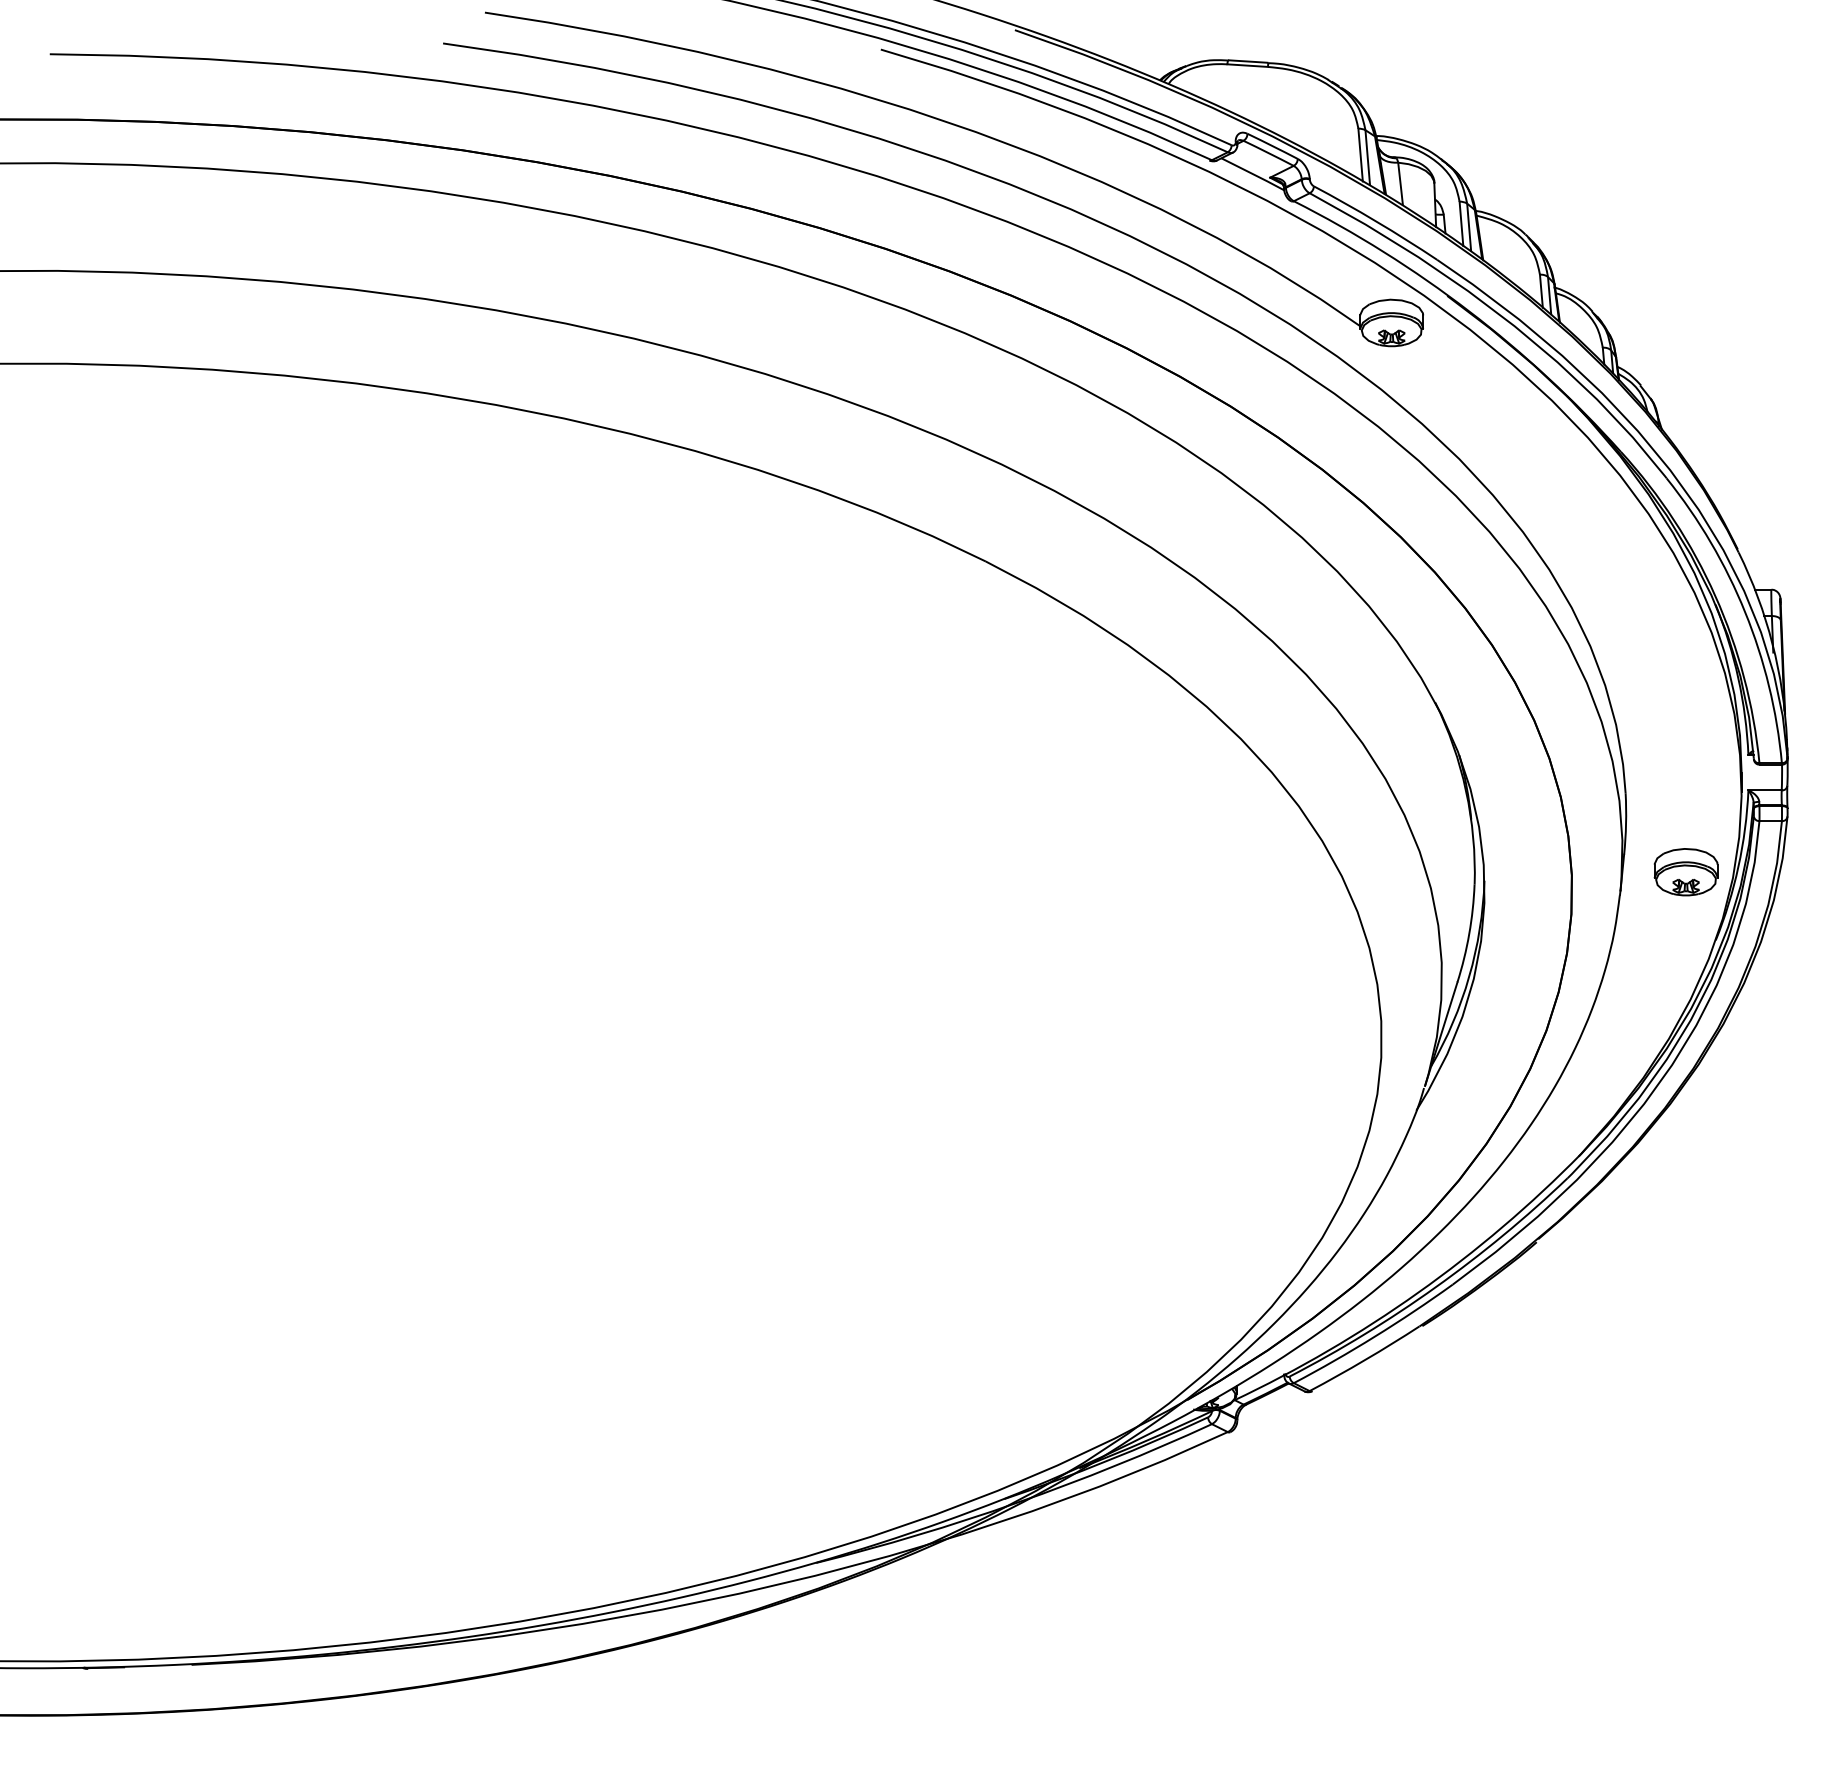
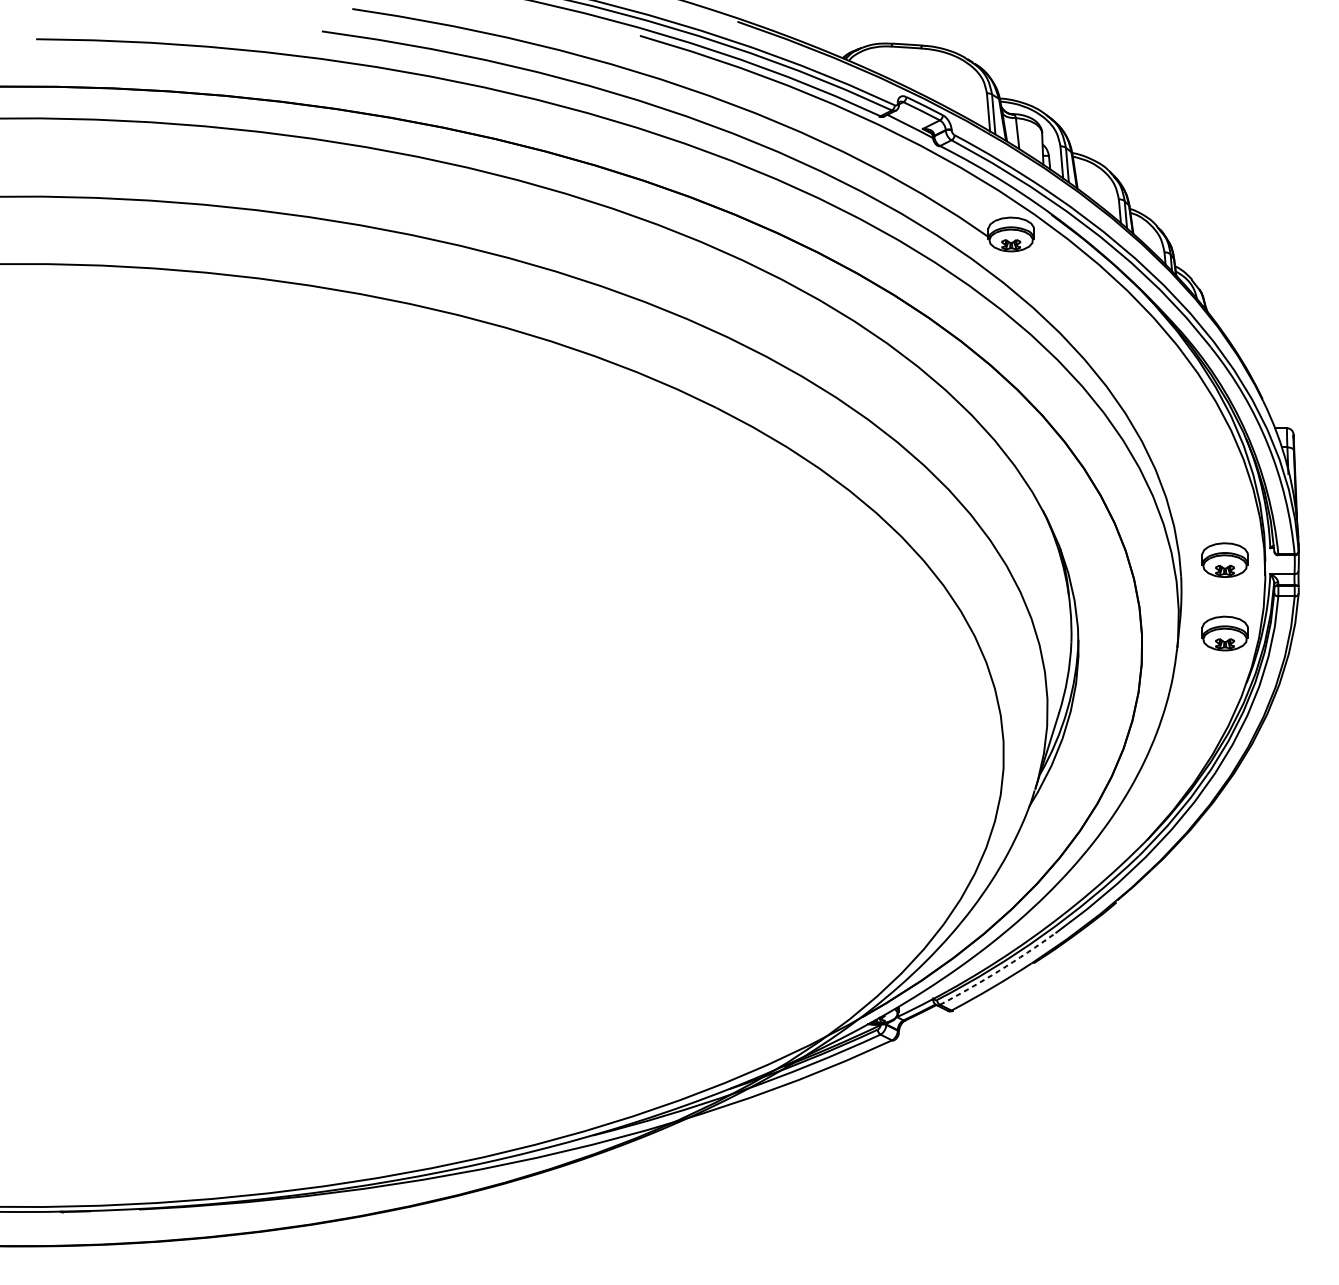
part: (1685, 771) -> (1224, 560), added
arc: (1374, 1336) -> (998, 970), solid -> dashed

